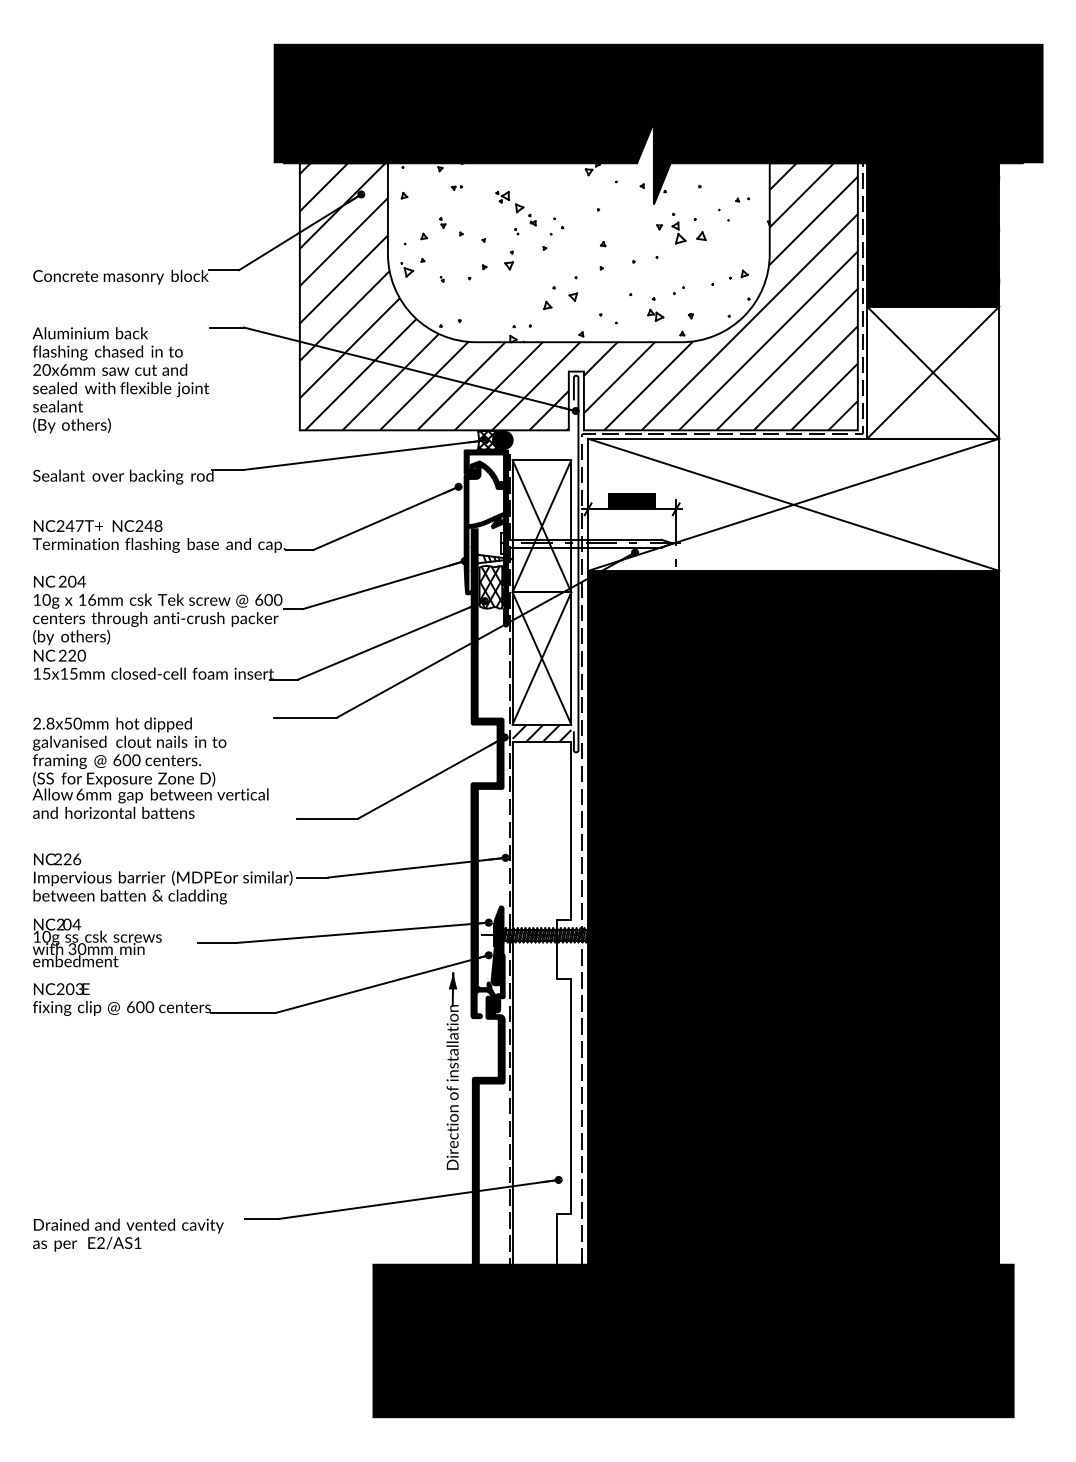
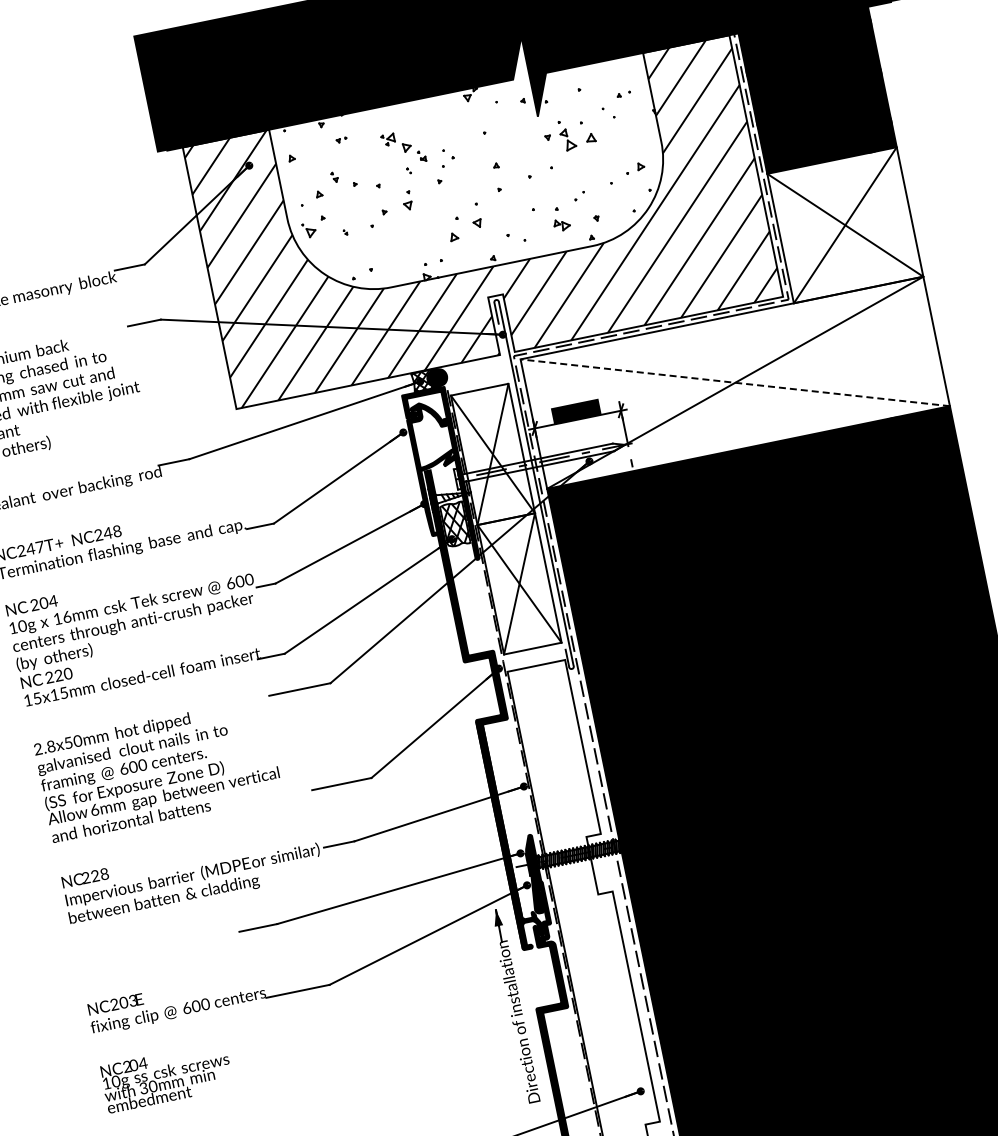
line: (793, 504) -> (734, 382), solid -> dashed
hatch: (541, 733) -> (534, 657), removed
text: (77, 858) -> (104, 873), 226 -> 228
text: (97, 942) -> (167, 1076), moved

